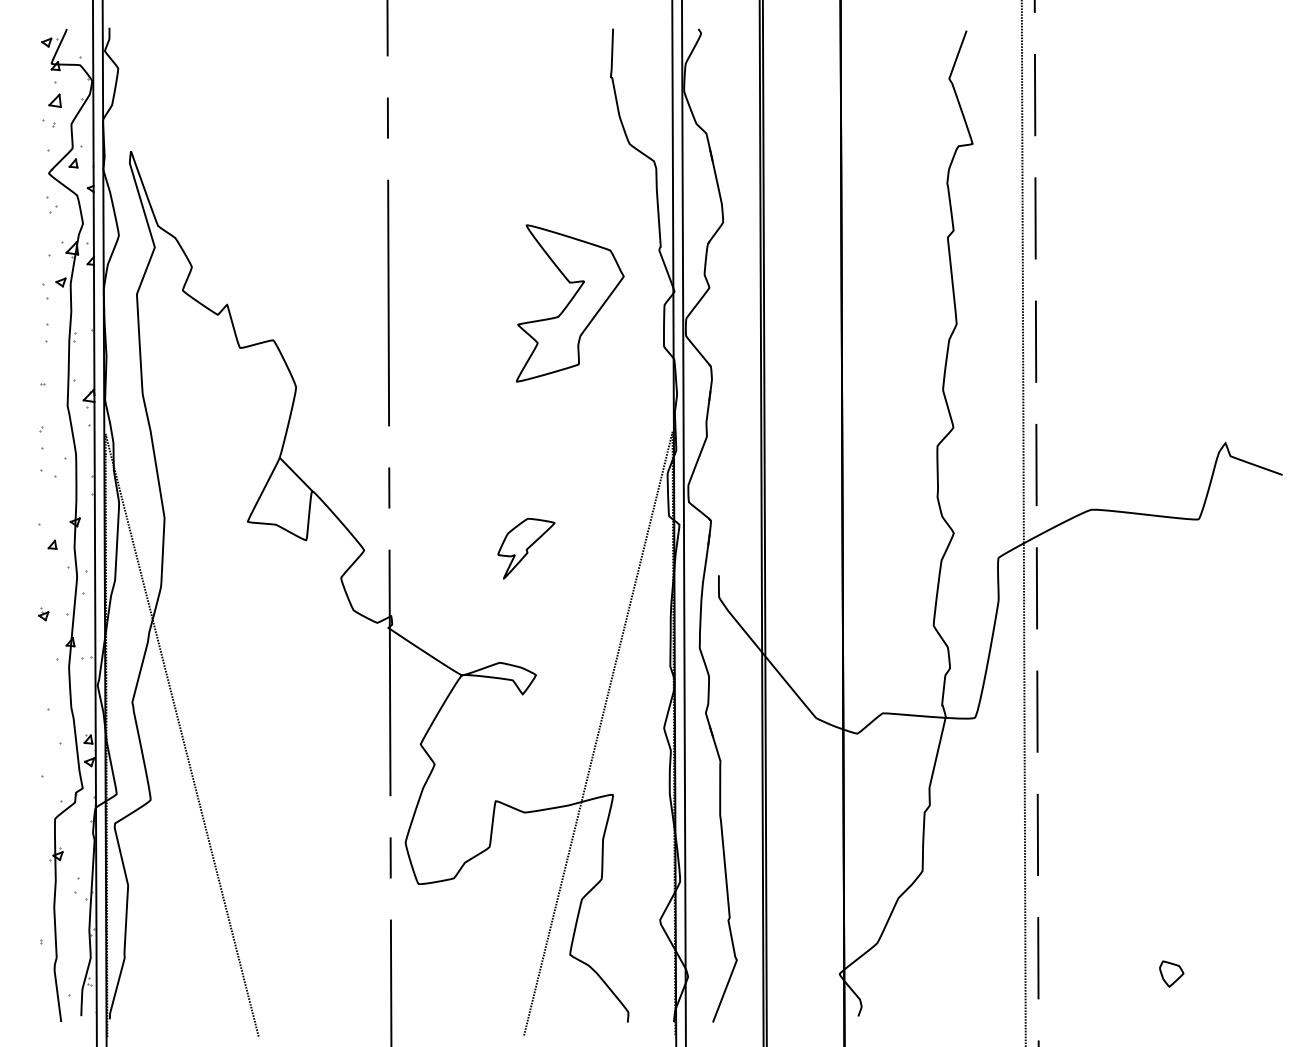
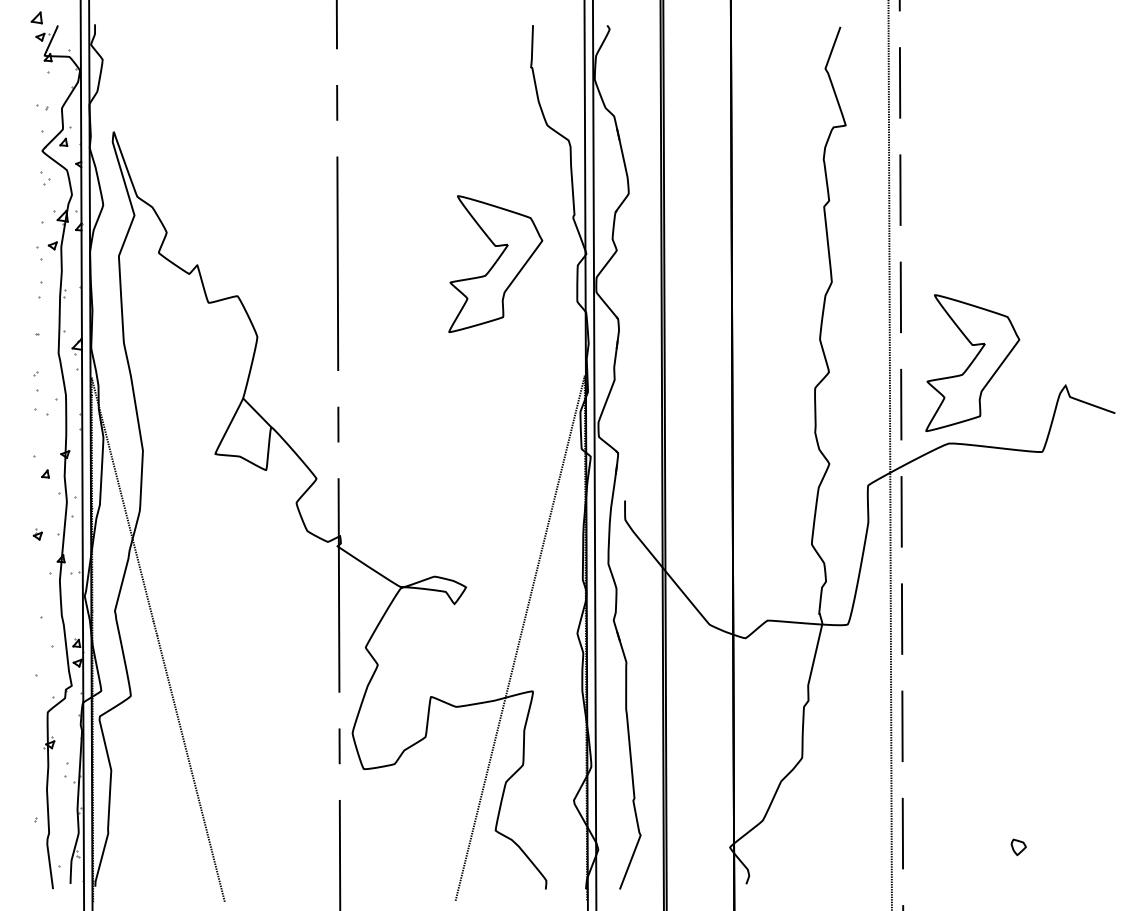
part: (54, 100) -> (36, 17), moved
part: (1118, 416) -> (972, 362), added
part: (526, 548) -> (457, 477), removed
part: (1171, 974) -> (1018, 847), size x0.7

